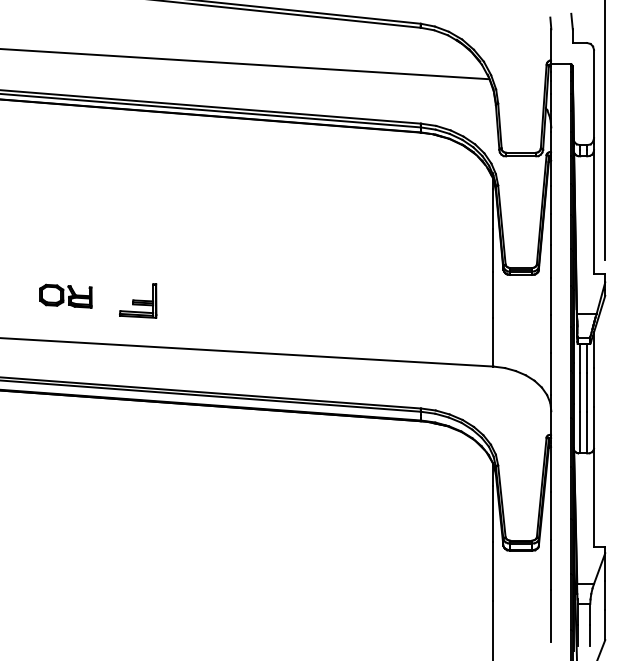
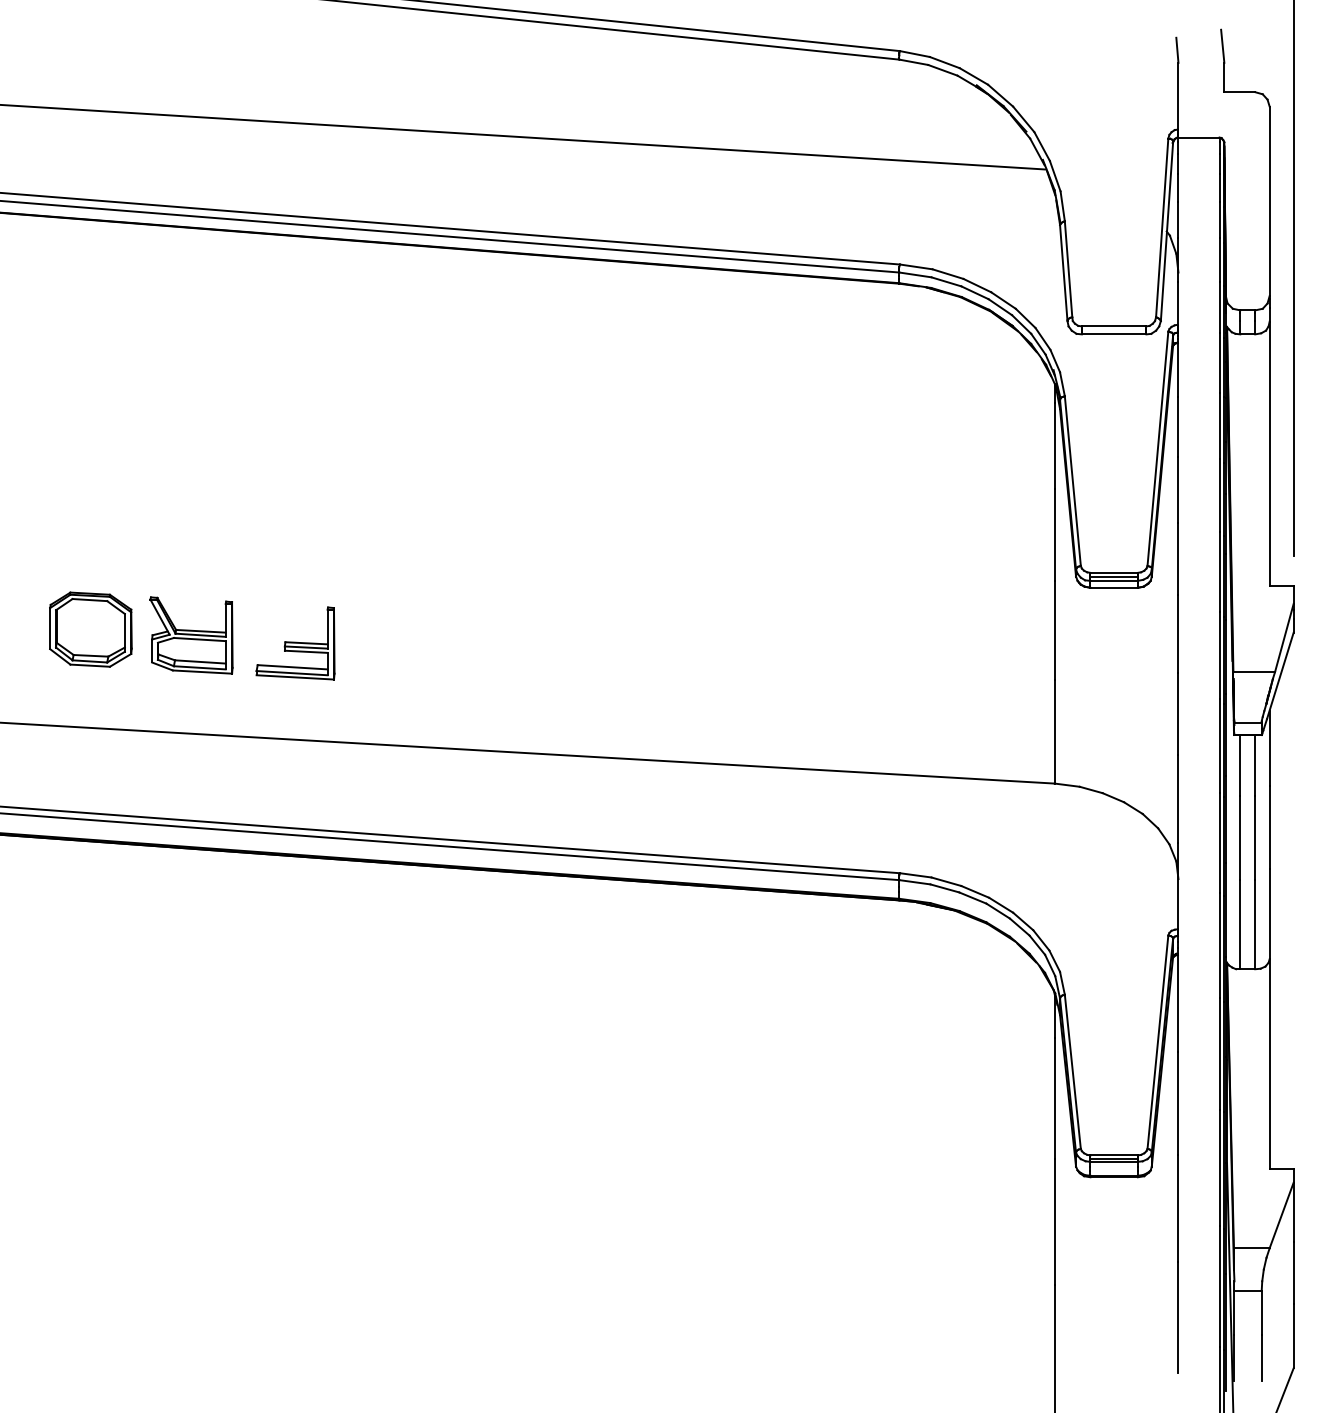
part: (65, 296) -> (140, 633), size x1.67

